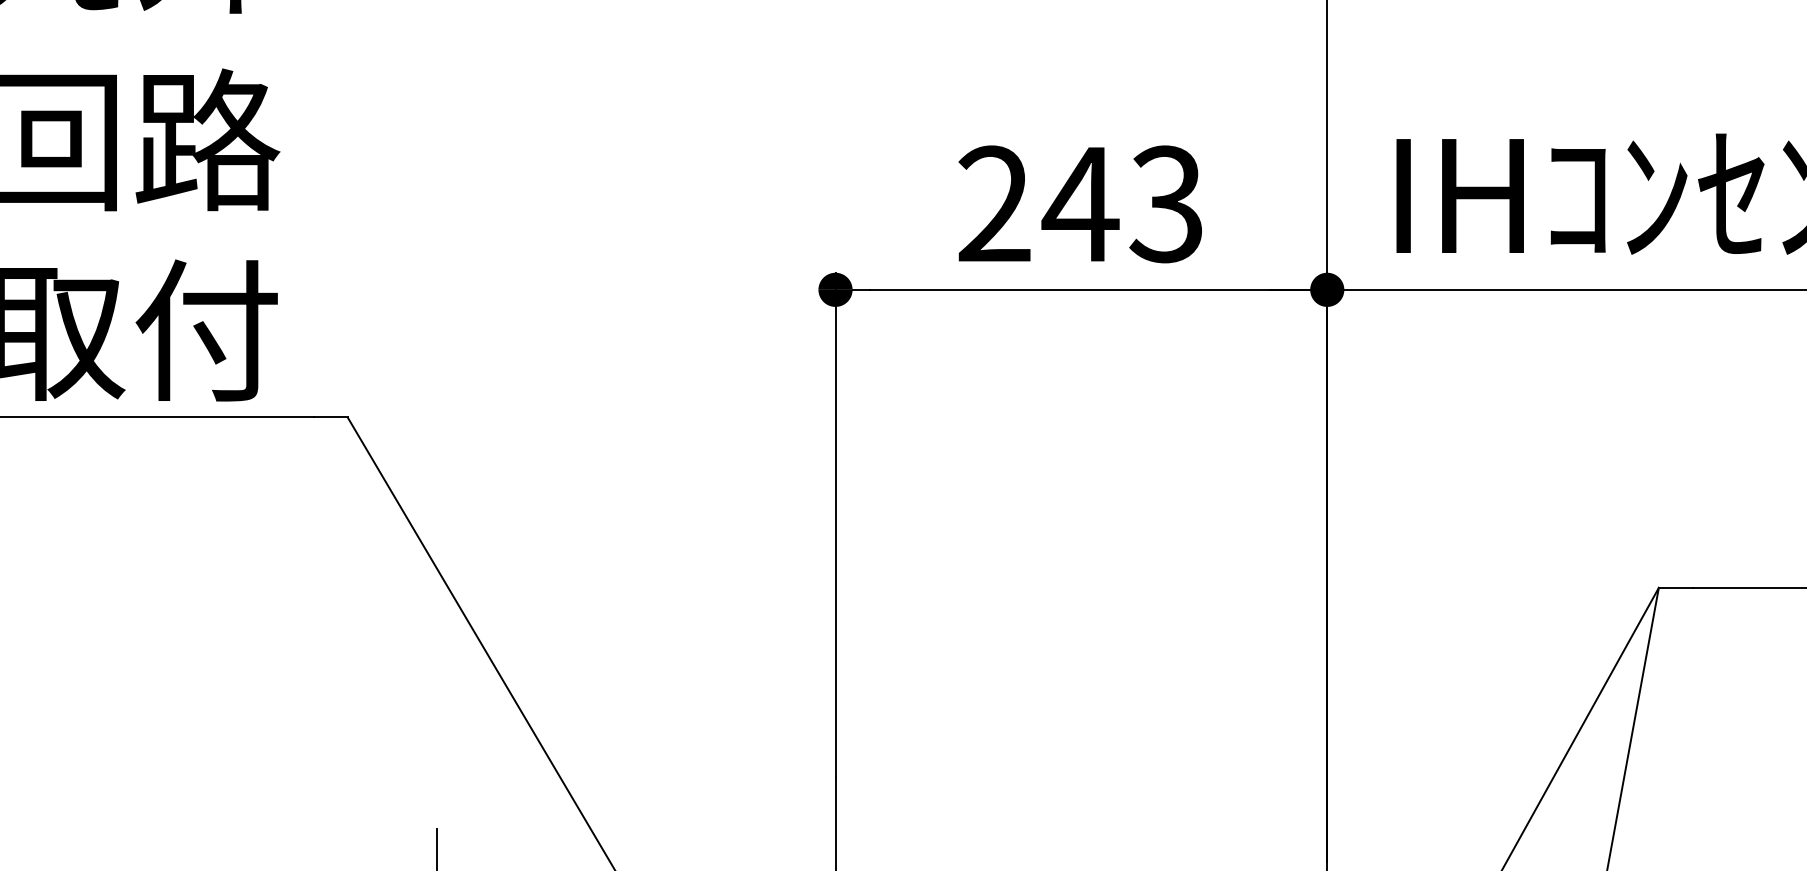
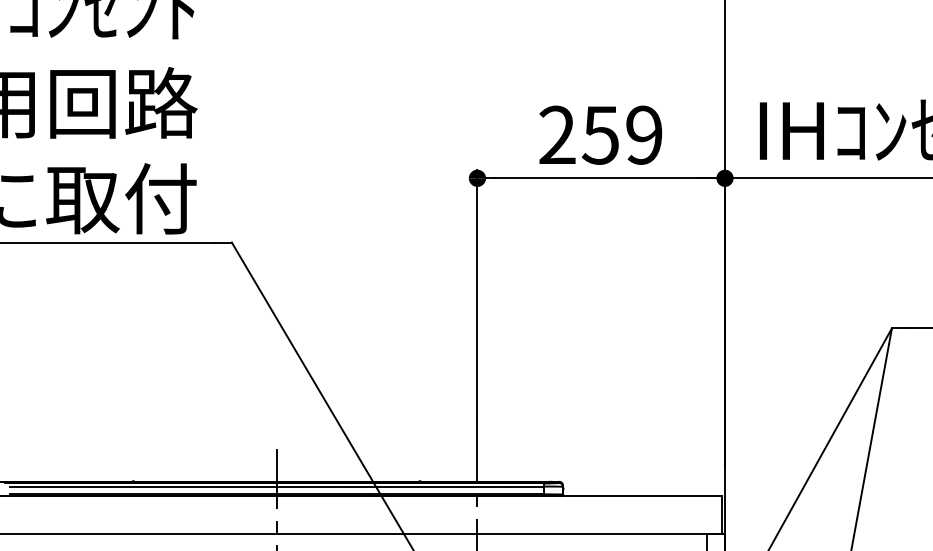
text: (1121, 202) -> (621, 134), 243 -> 259

